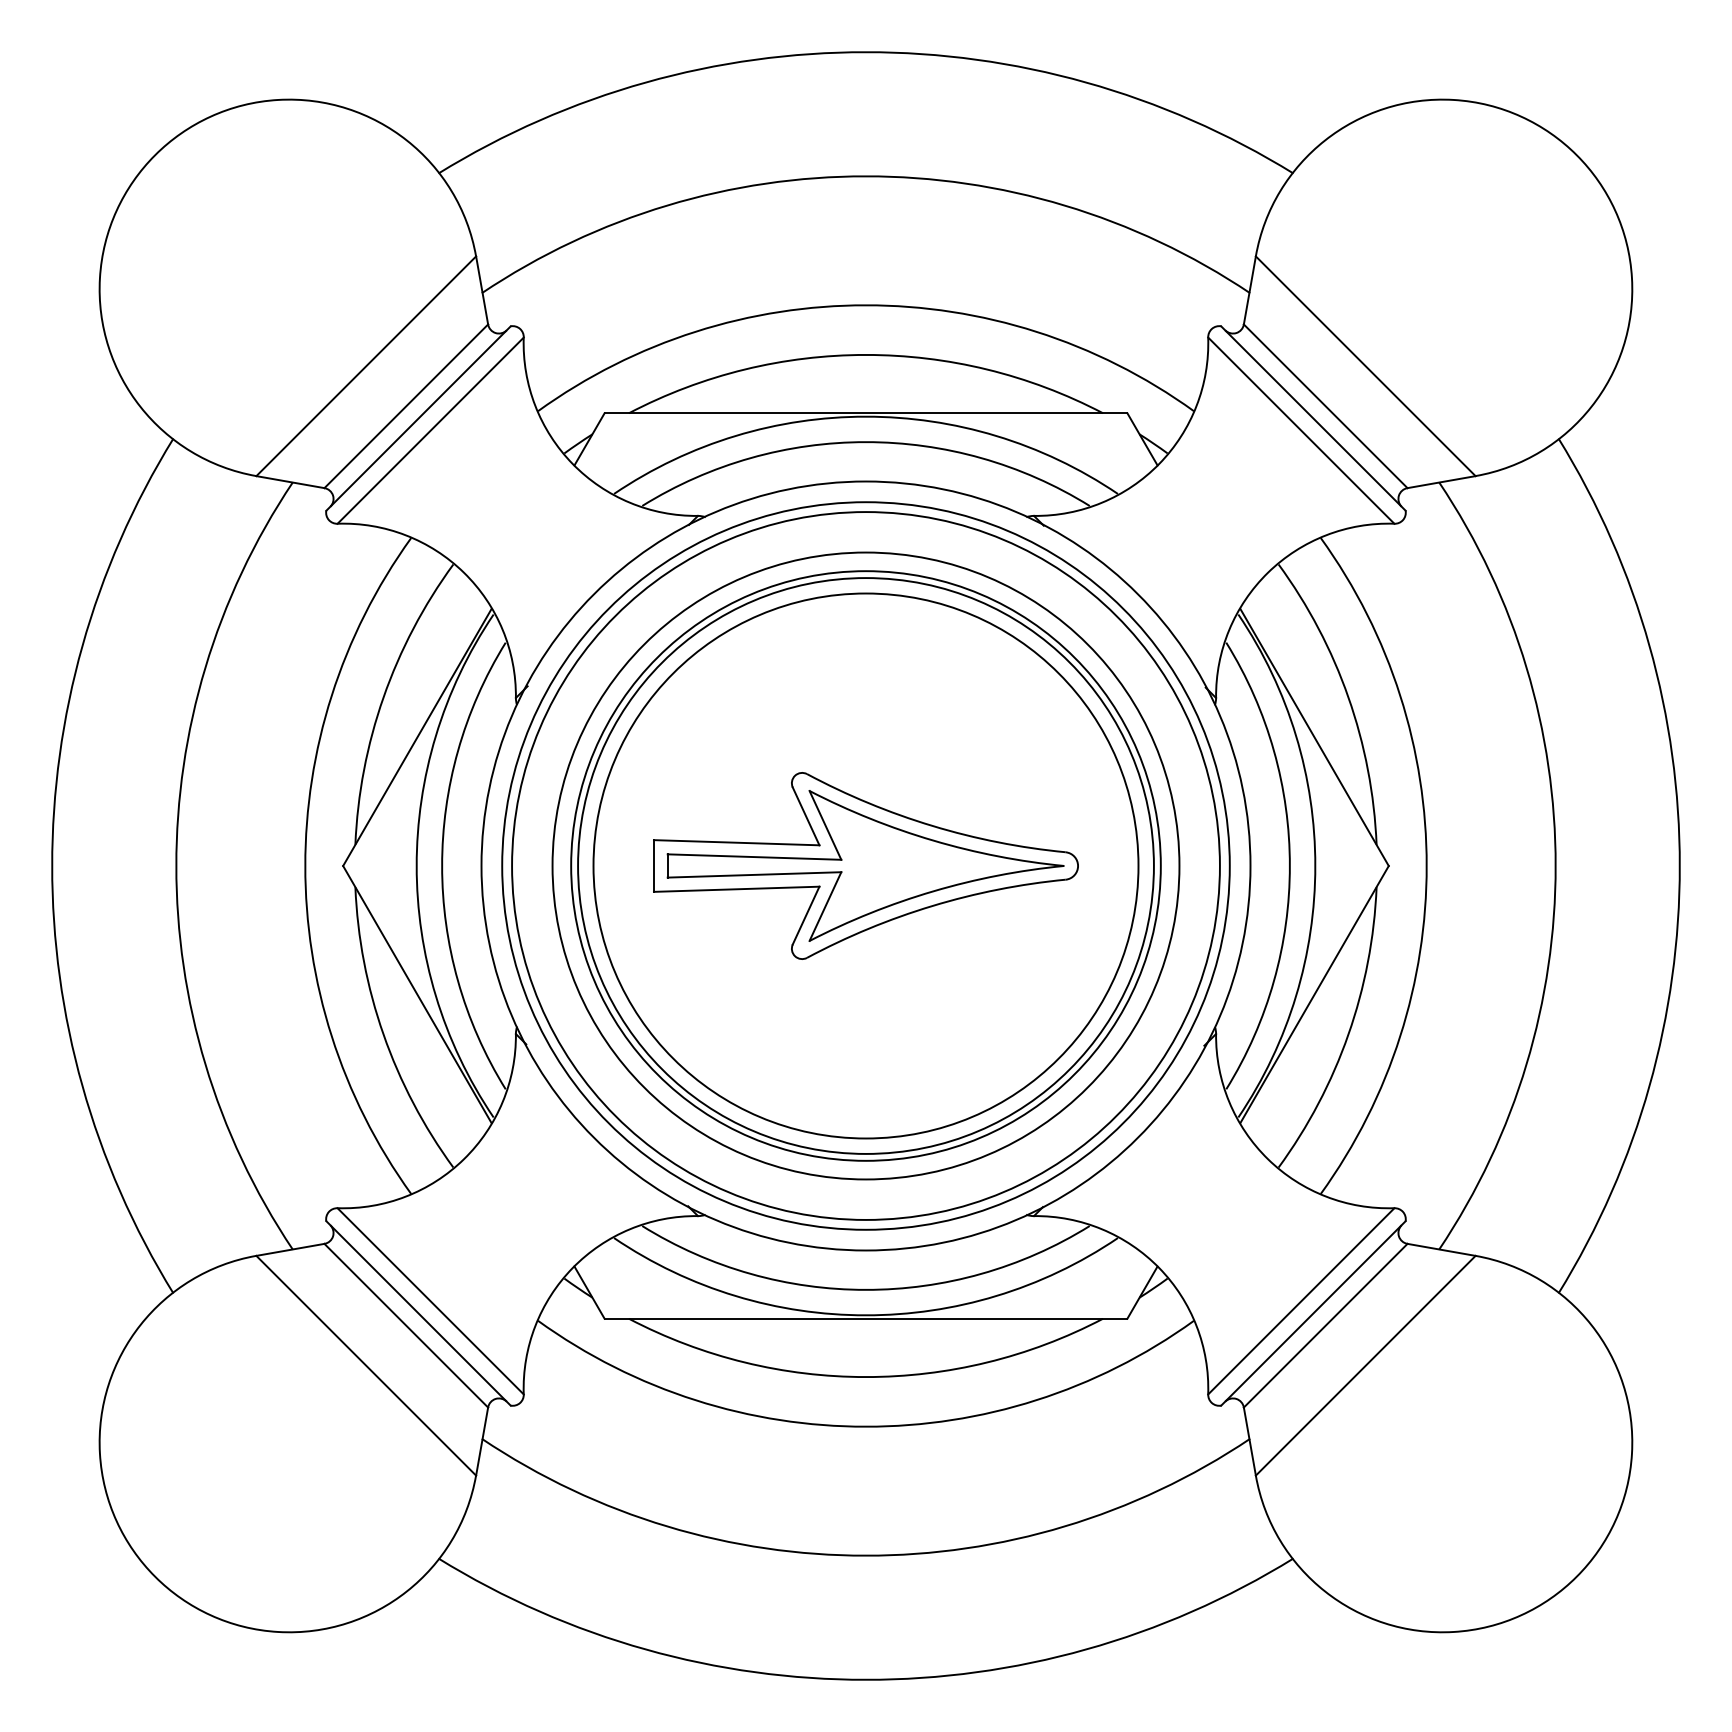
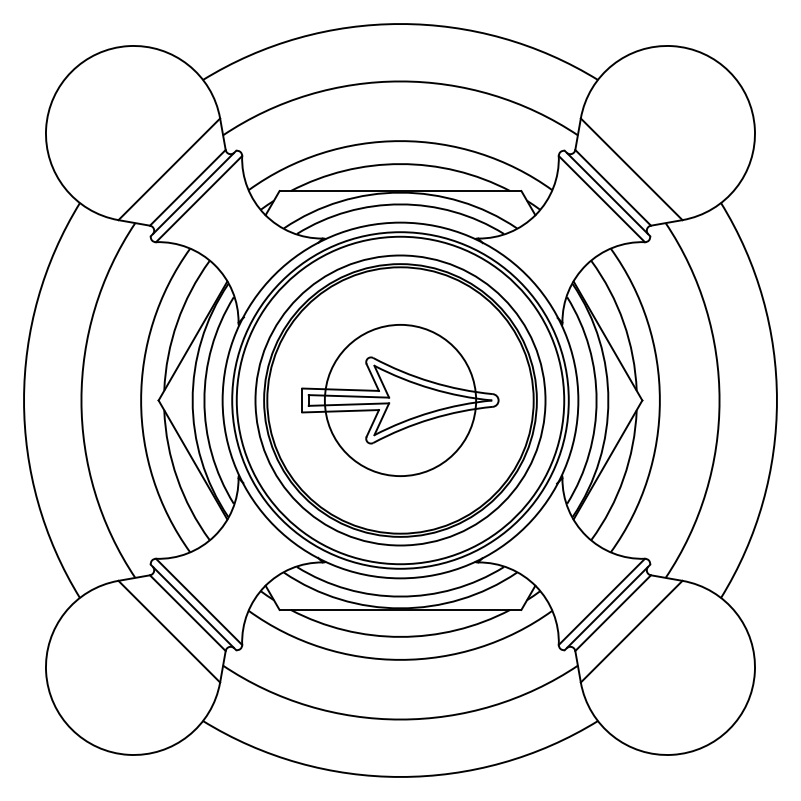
circle: (866, 866) -> (400, 400), size x0.6

